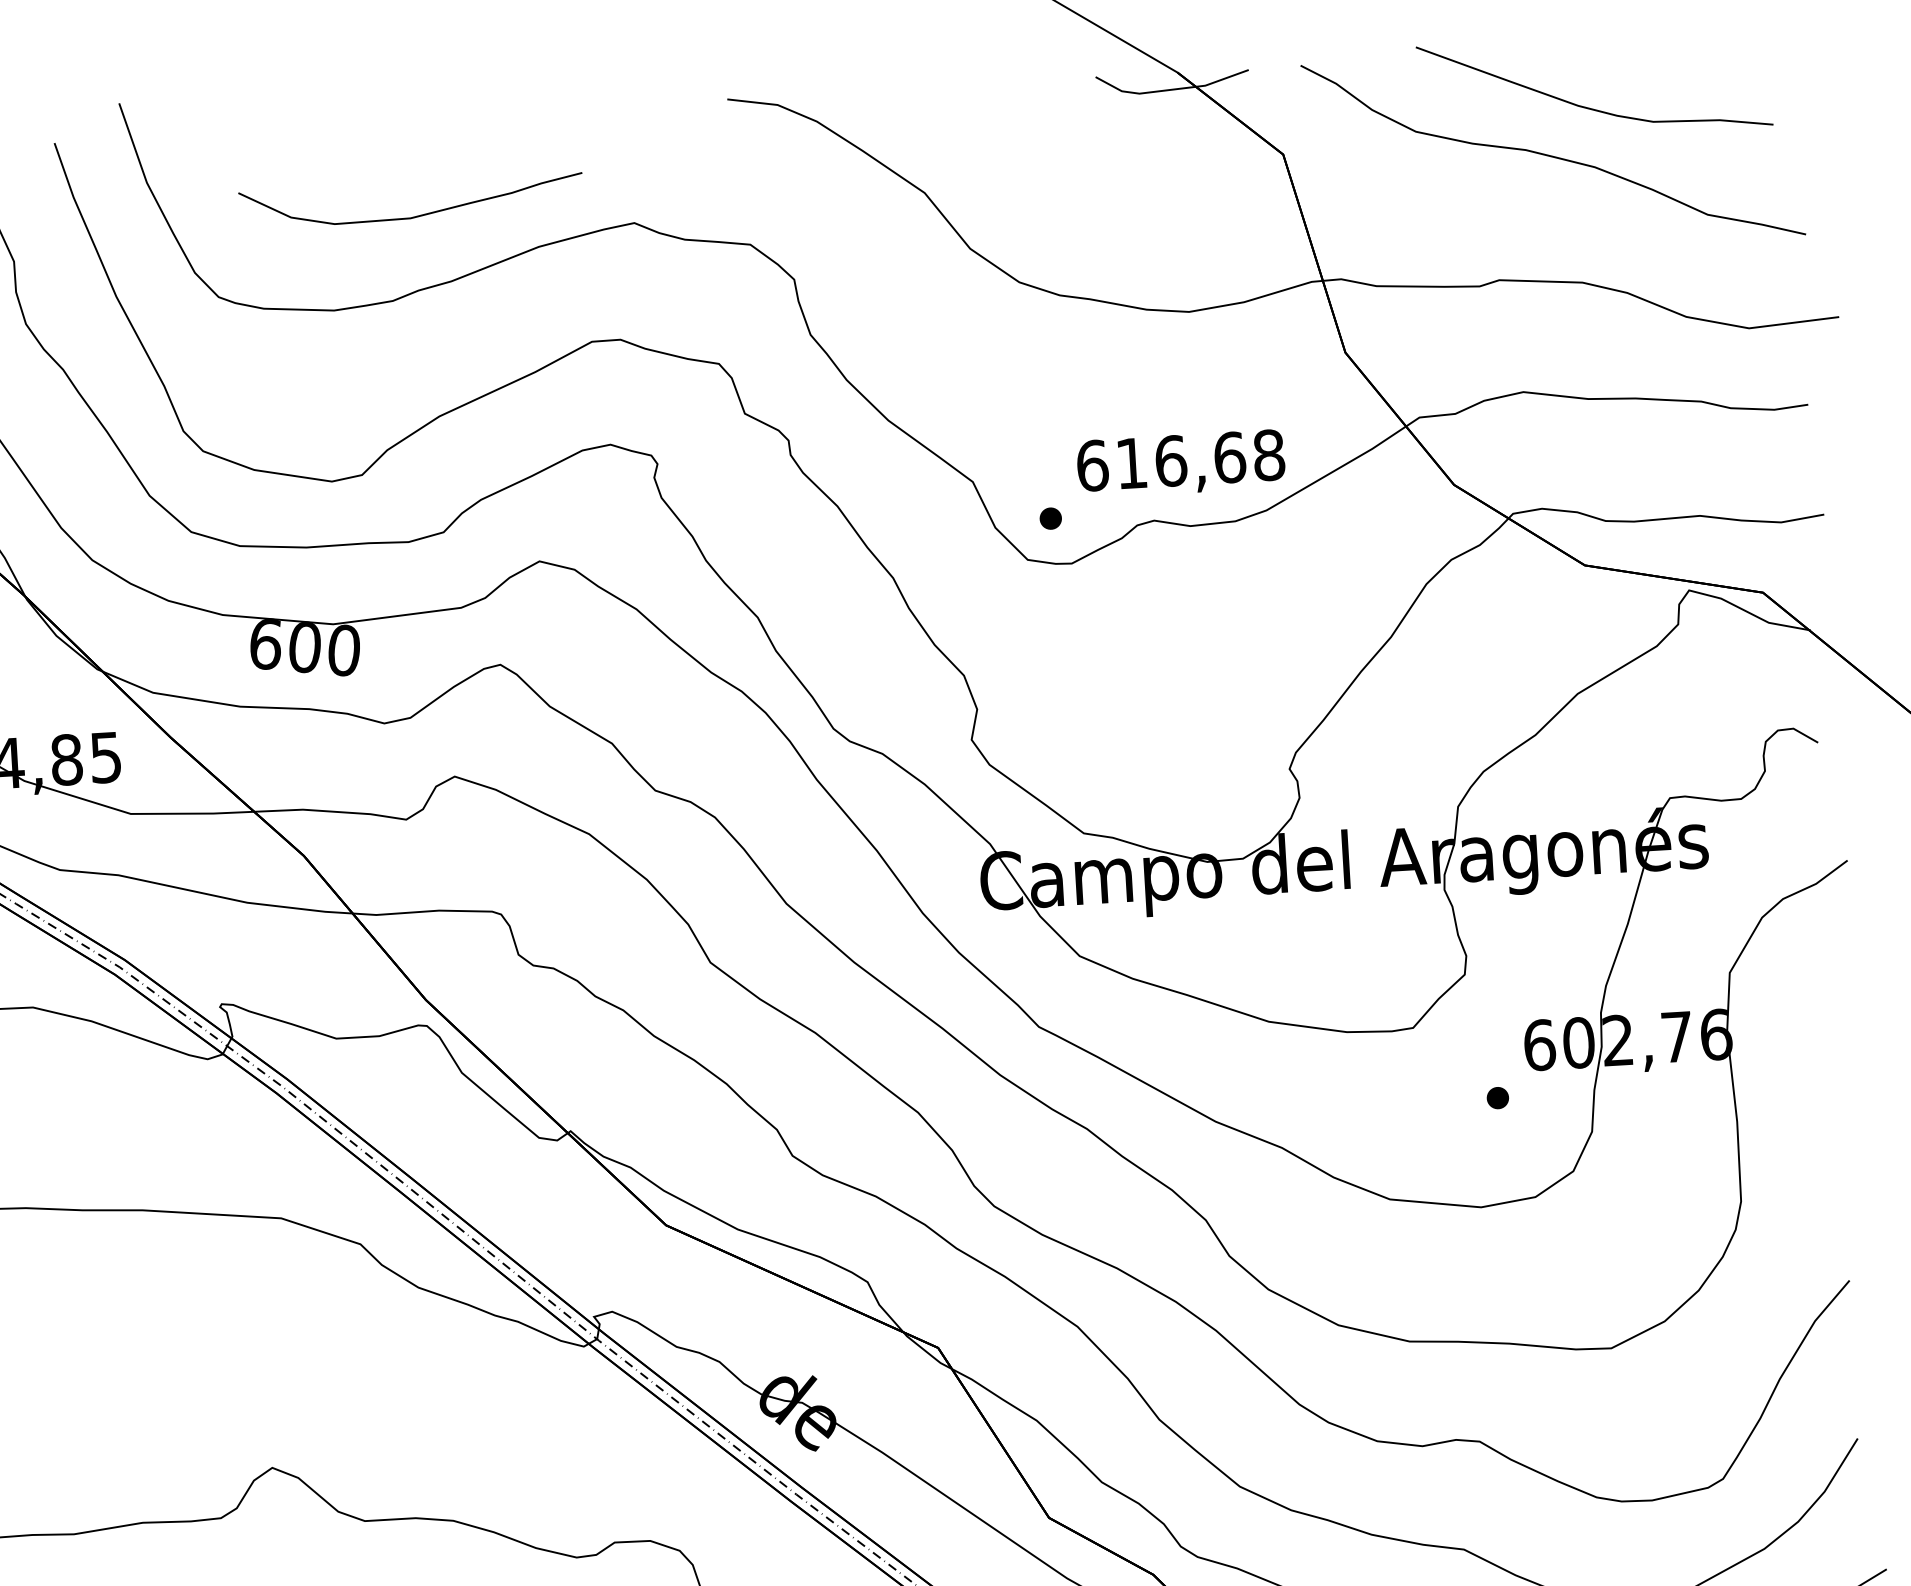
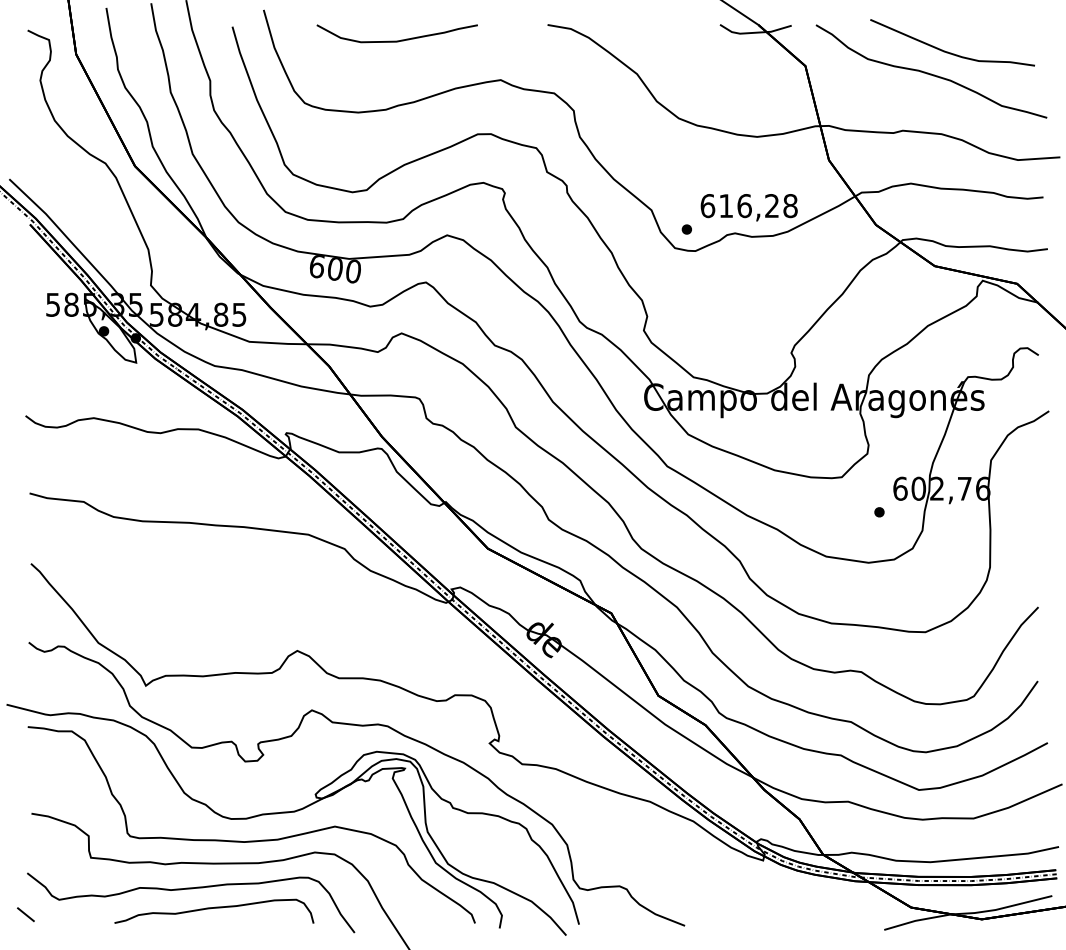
curve: (410, 215) -> (396, 40), moved
text: (1230, 458) -> (772, 206), 616,68 -> 616,28

